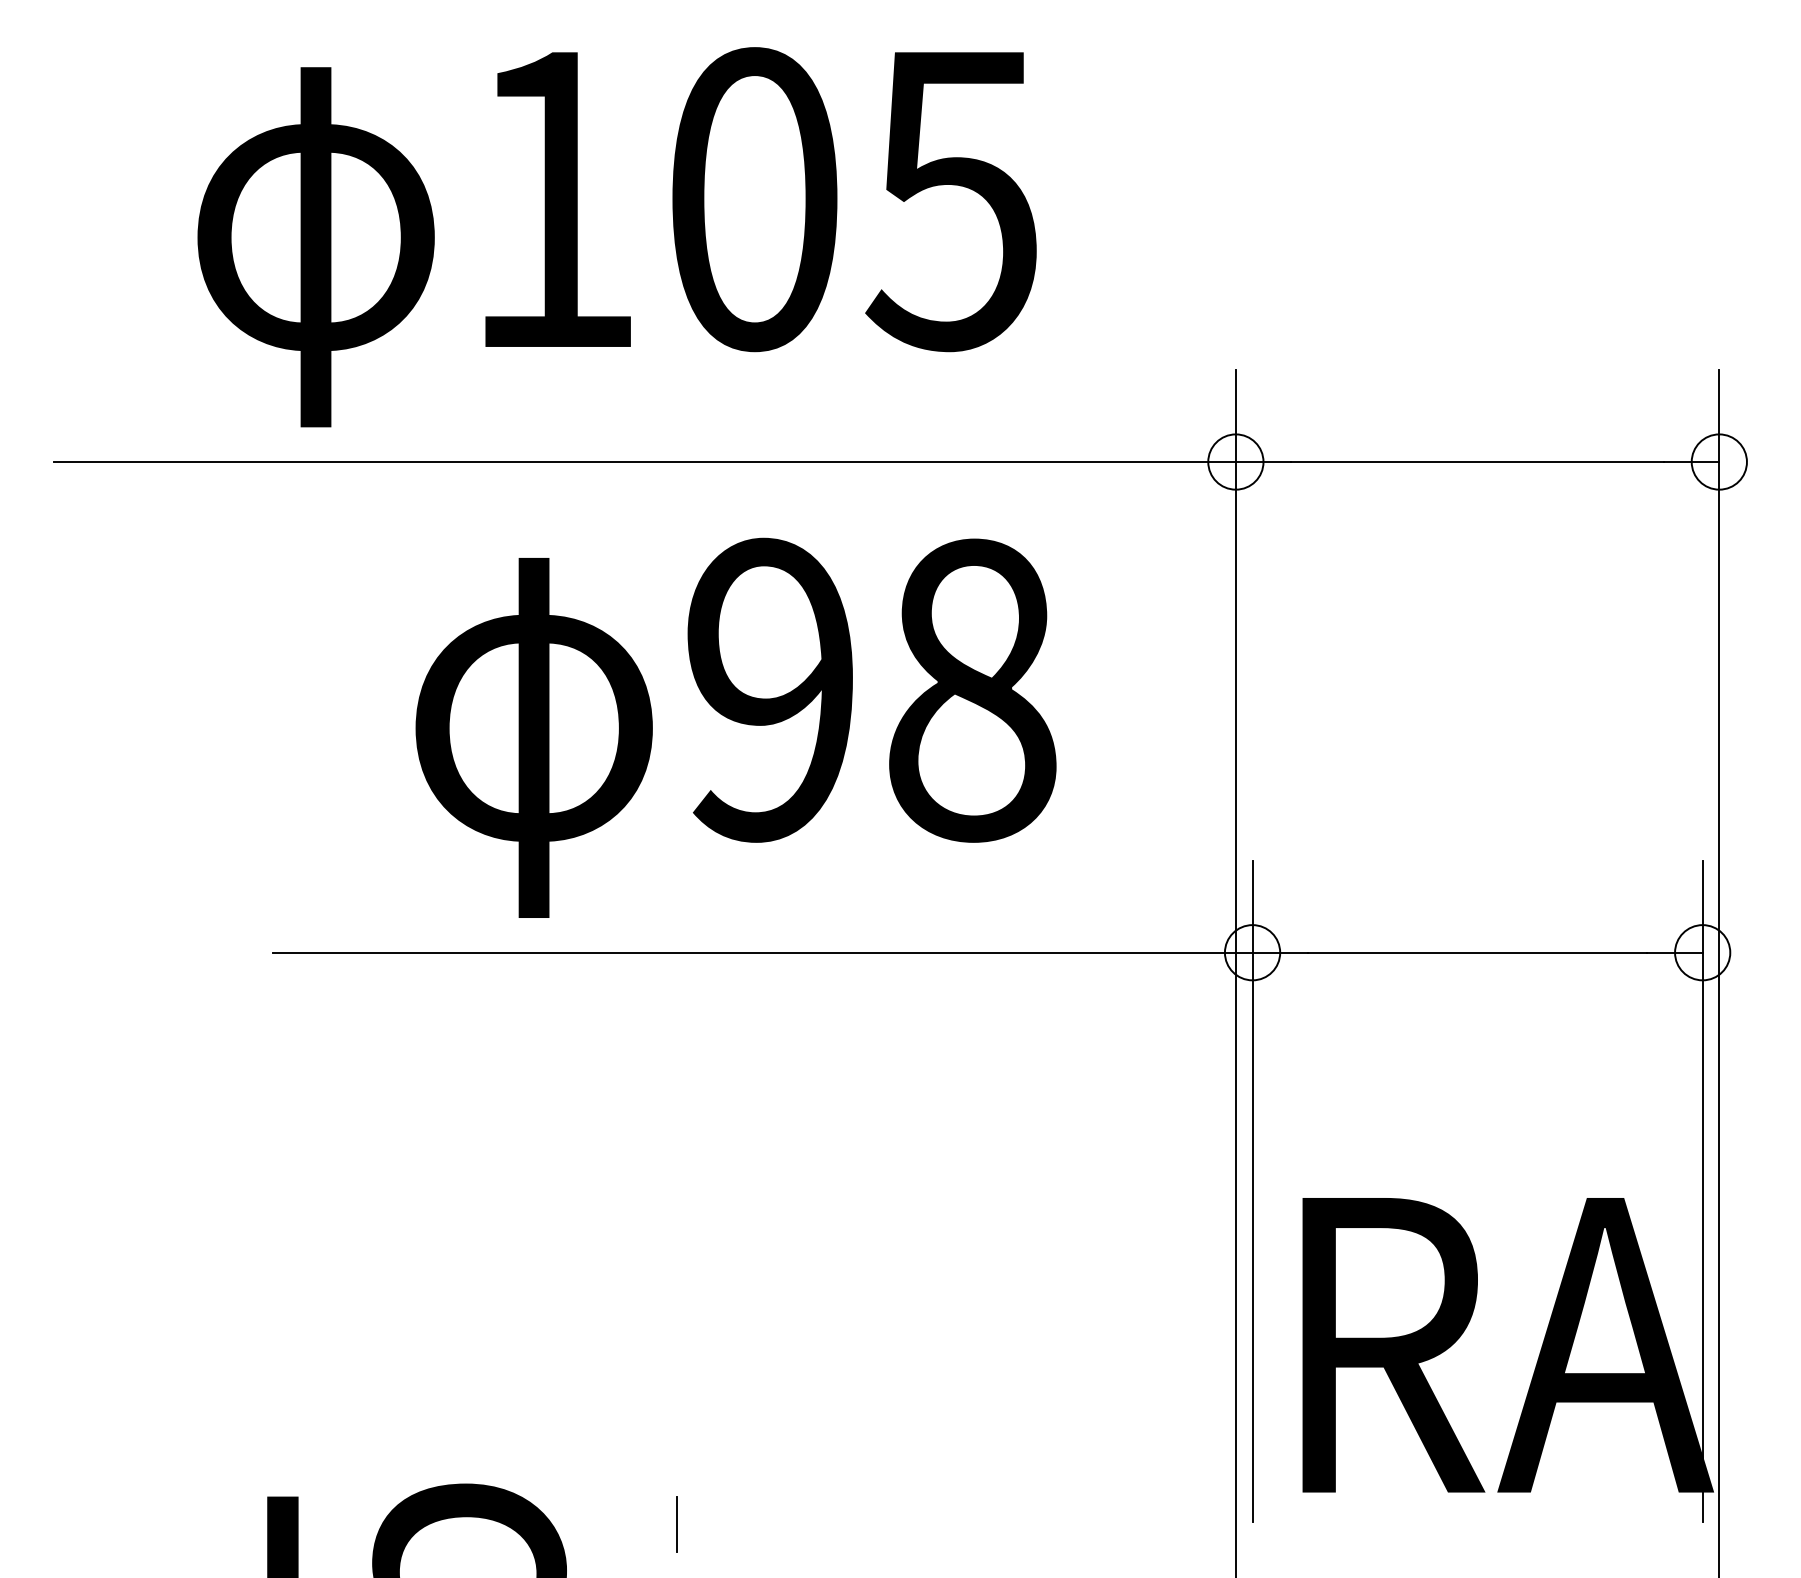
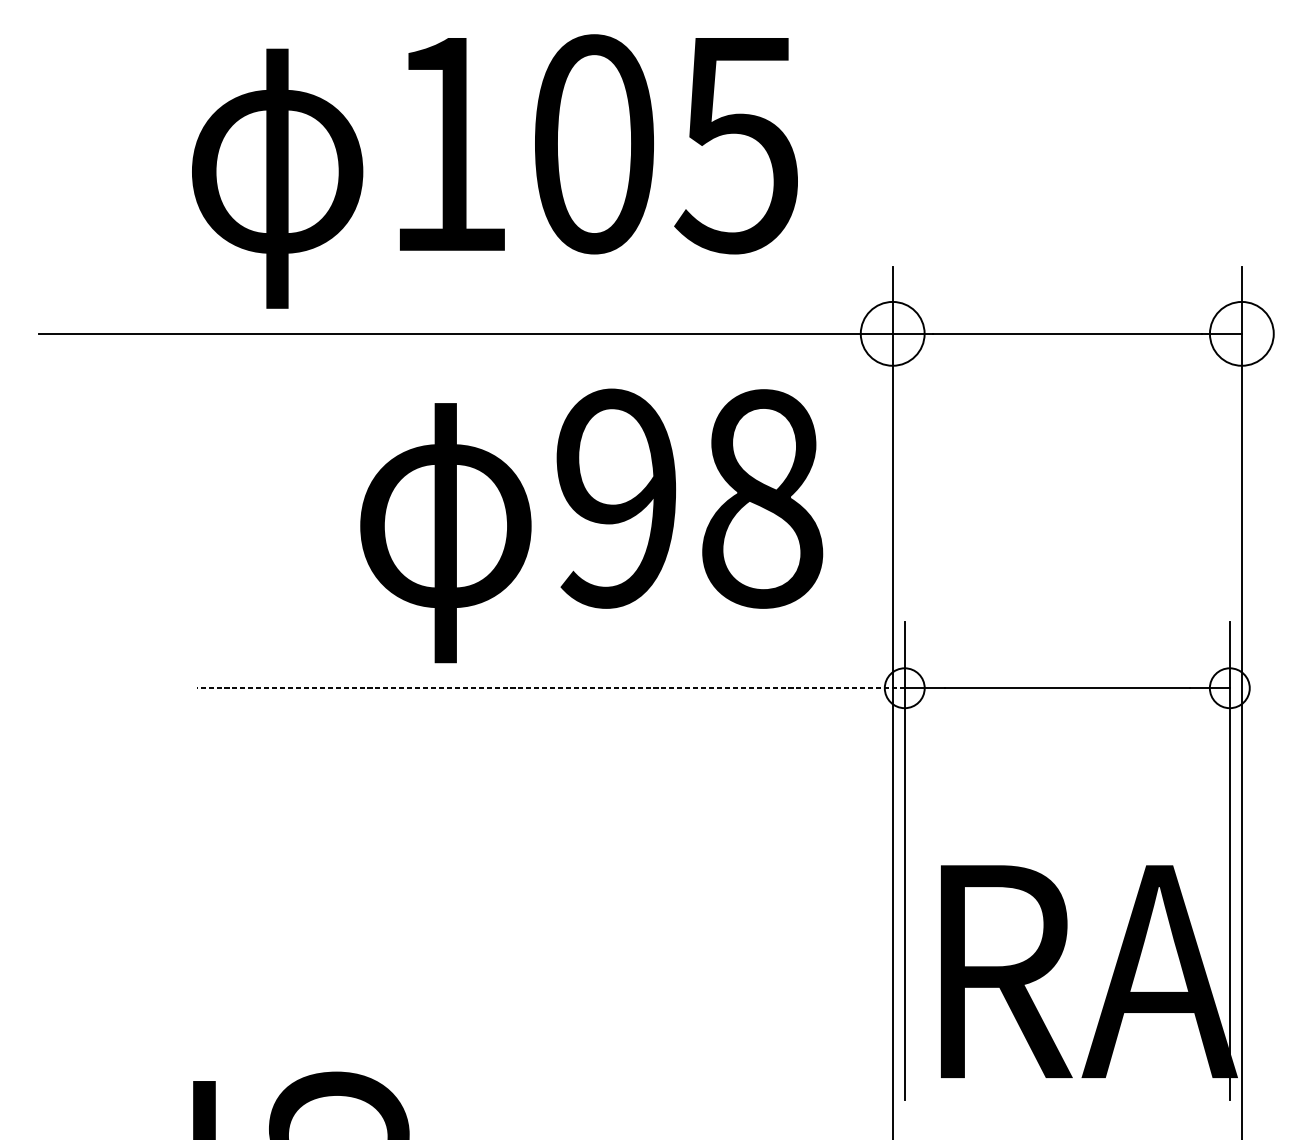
text: (616, 237) -> (494, 171), moved
circle: (1235, 461) -> (892, 333), size x1.6
circle: (1718, 461) -> (1241, 333), size x1.6
text: (735, 727) -> (591, 525), moved
line: (762, 952) -> (550, 688), solid -> dashed
line: (676, 1523) -> (488, 1100), removed

